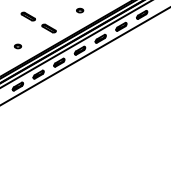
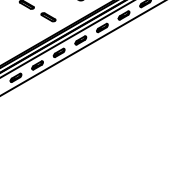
part: (17, 46) -> (15, 36), removed

